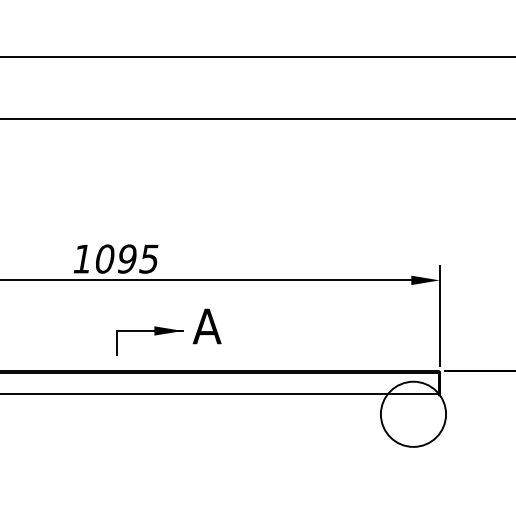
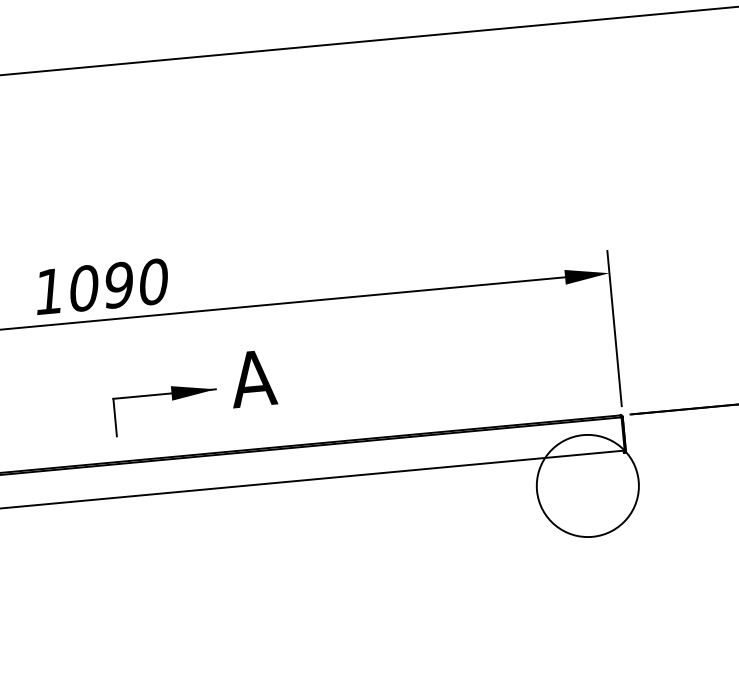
text: (148, 258) -> (151, 281), 1095 -> 1090

